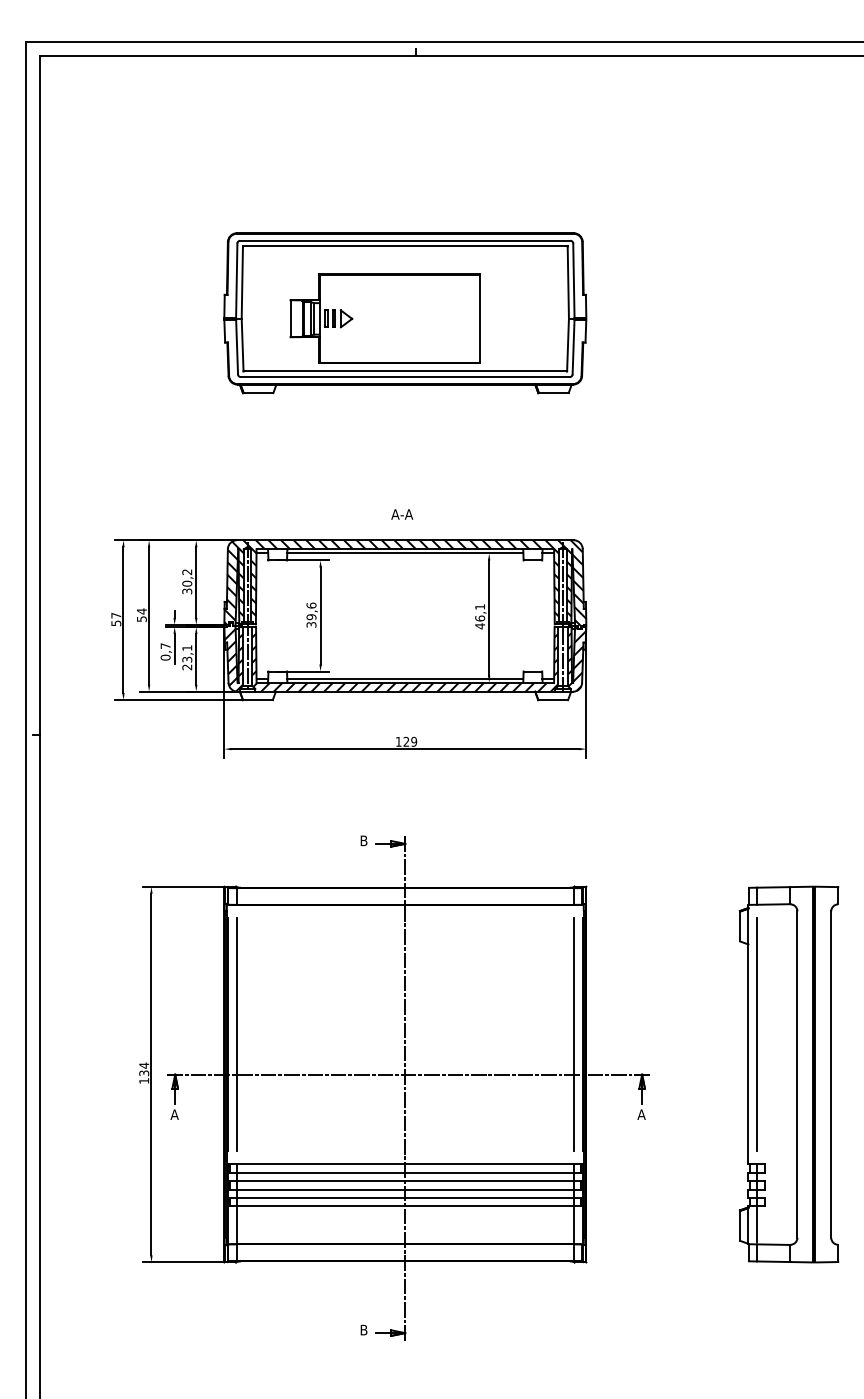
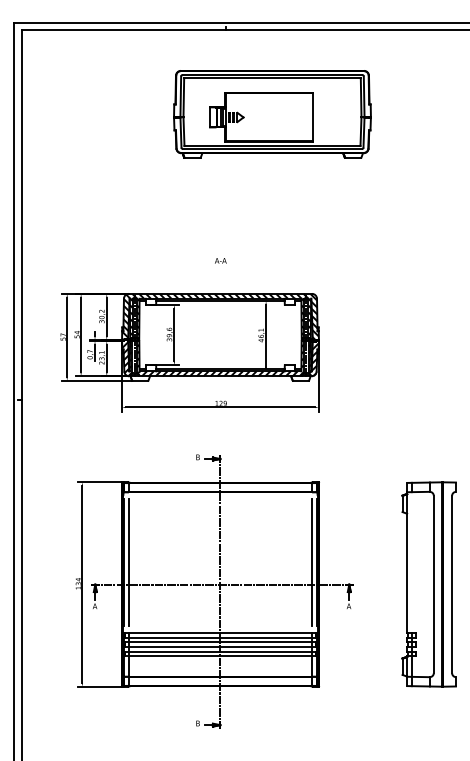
part: (405, 313) -> (272, 114), moved
text: (401, 513) -> (220, 260), moved
line: (756, 1034) -> (411, 562), removed

